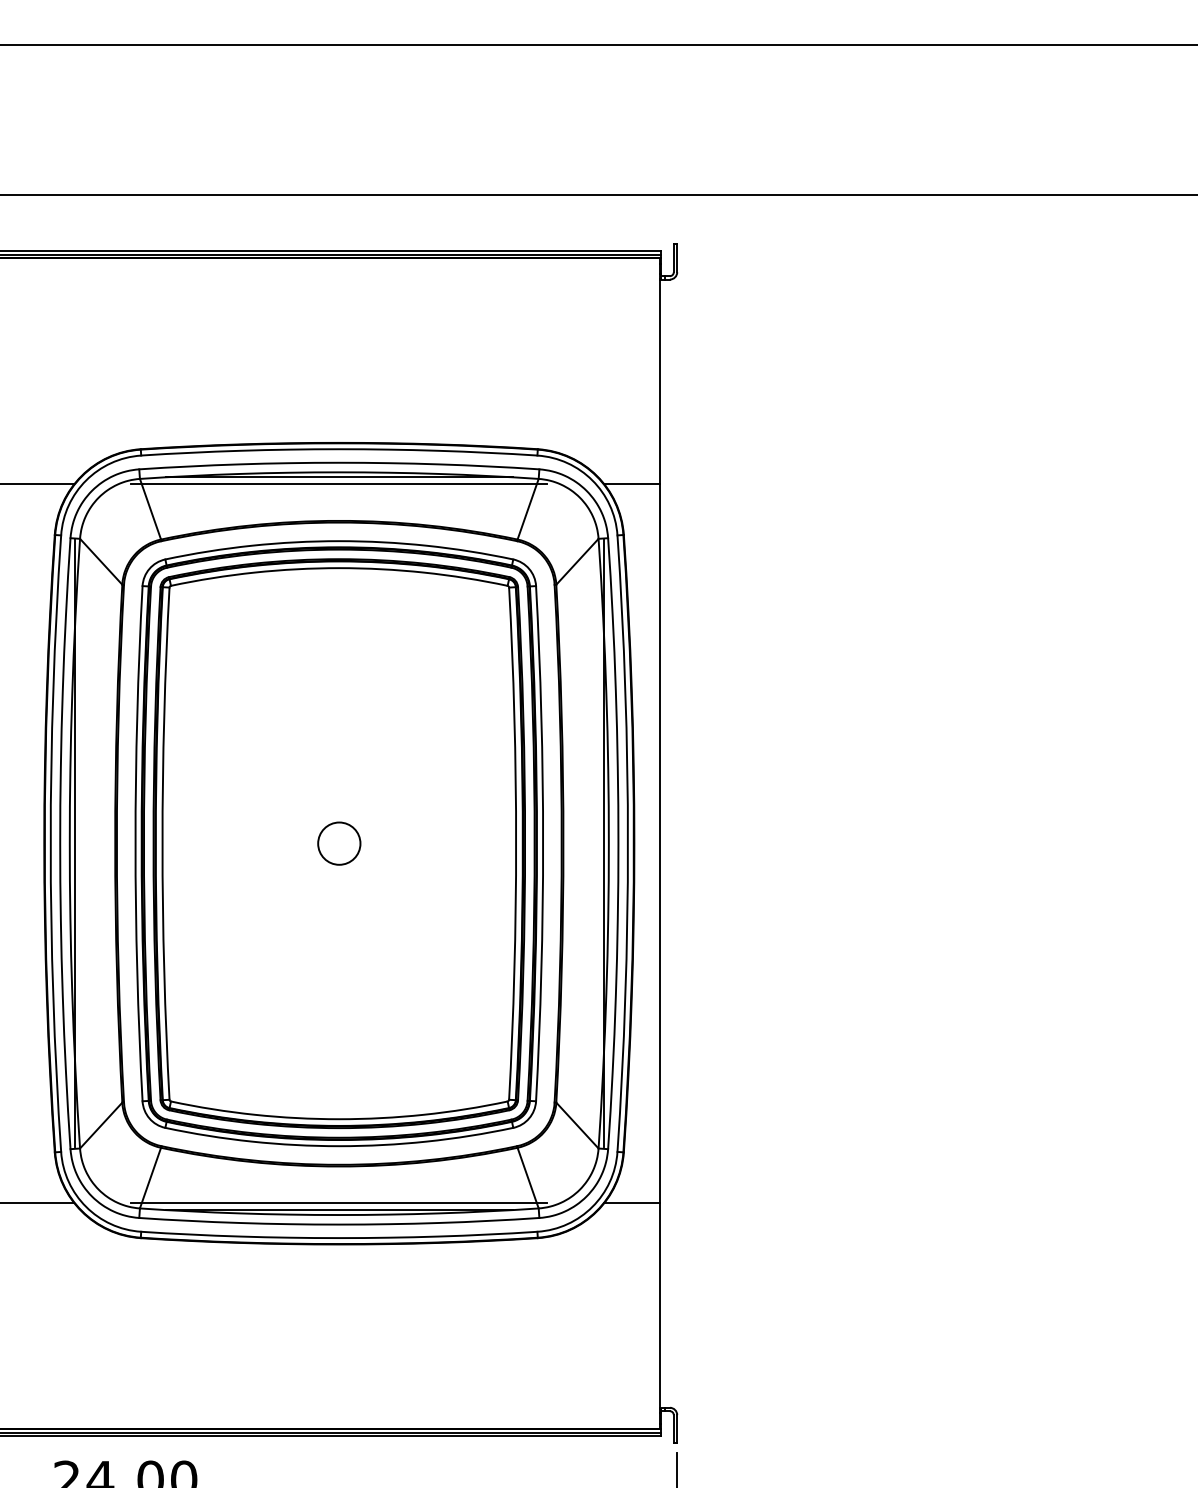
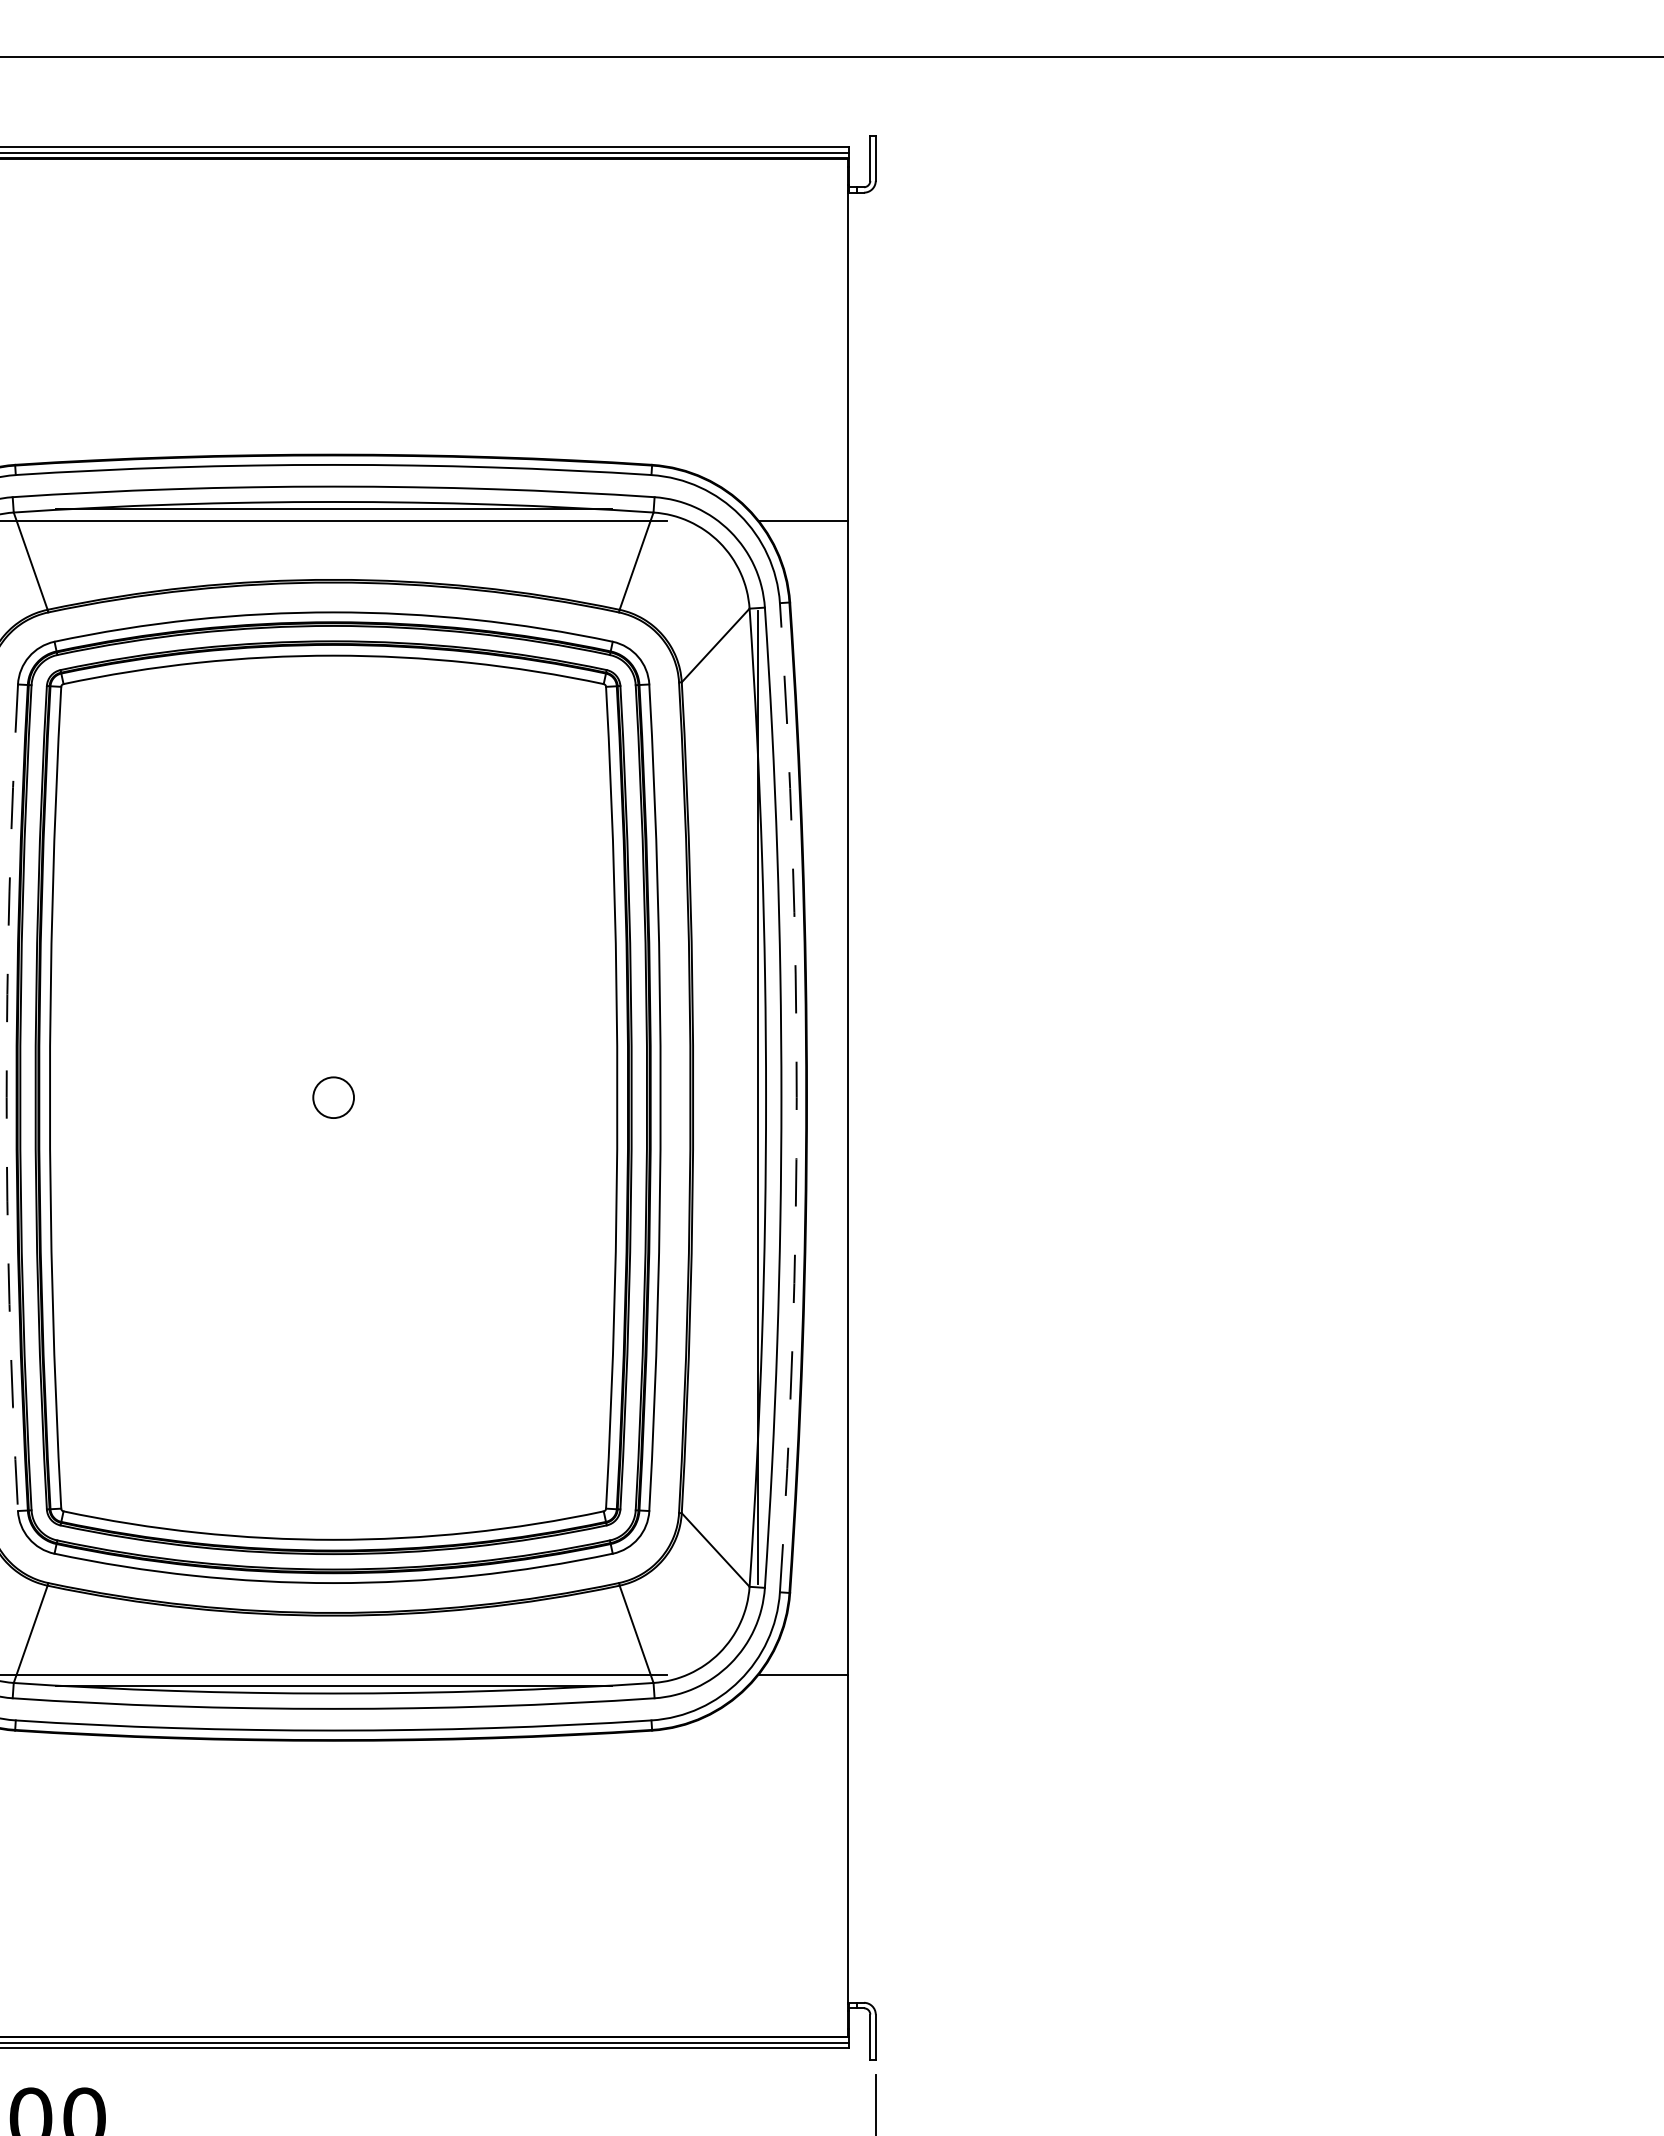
arc: (135, 843) -> (6, 1097), solid -> dashed
circle: (339, 843) -> (333, 1097), size x0.6
arc: (627, 843) -> (795, 1097), solid -> dashed

